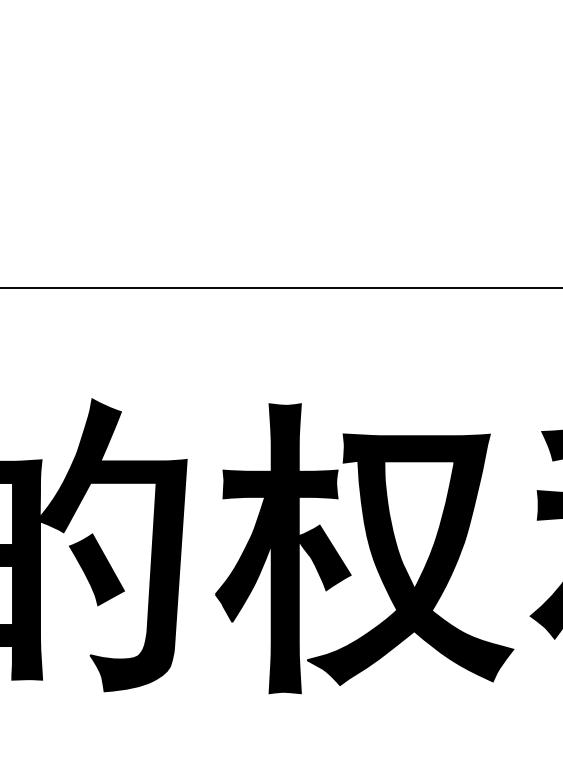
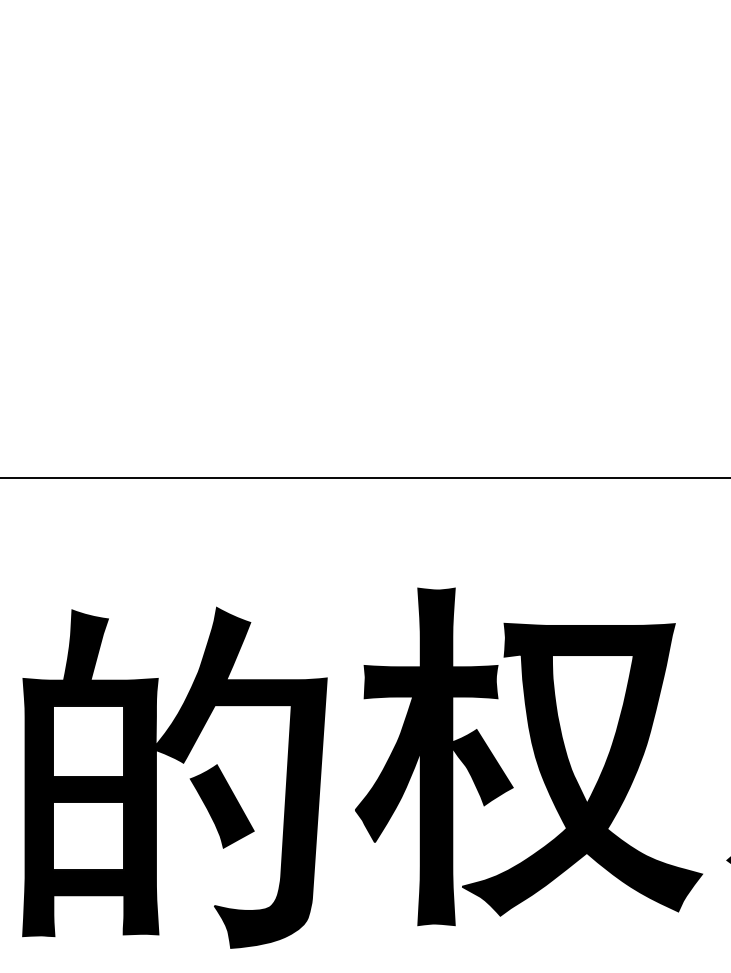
part: (365, 548) -> (529, 756), moved

